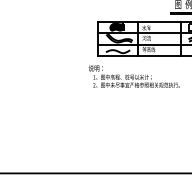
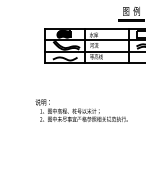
text: (133, 76) -> (80, 110), moved

